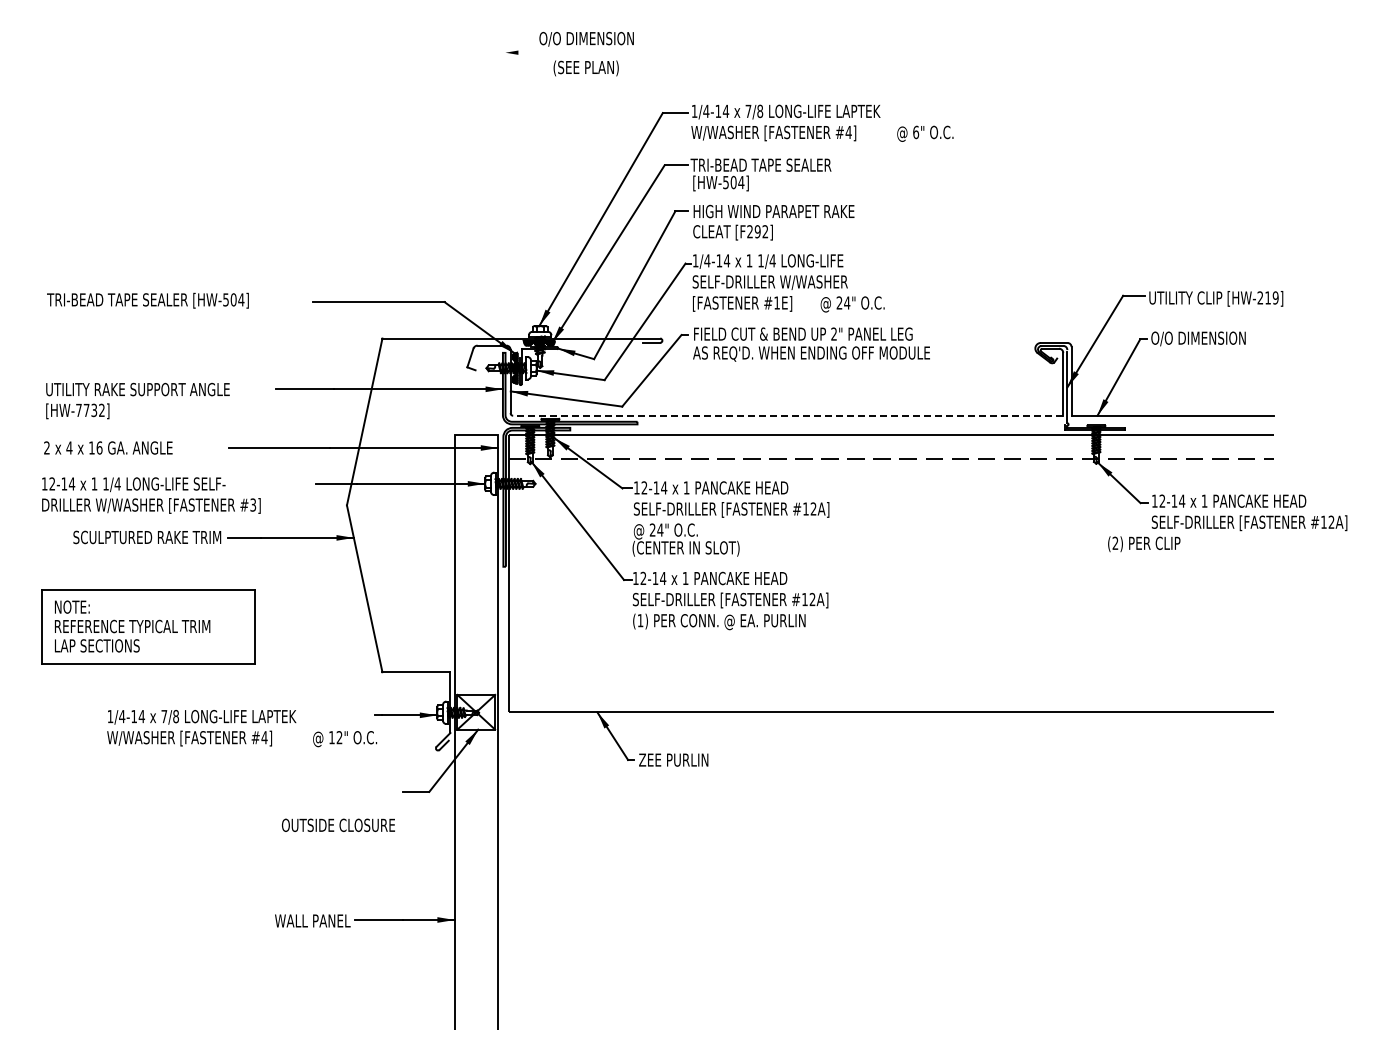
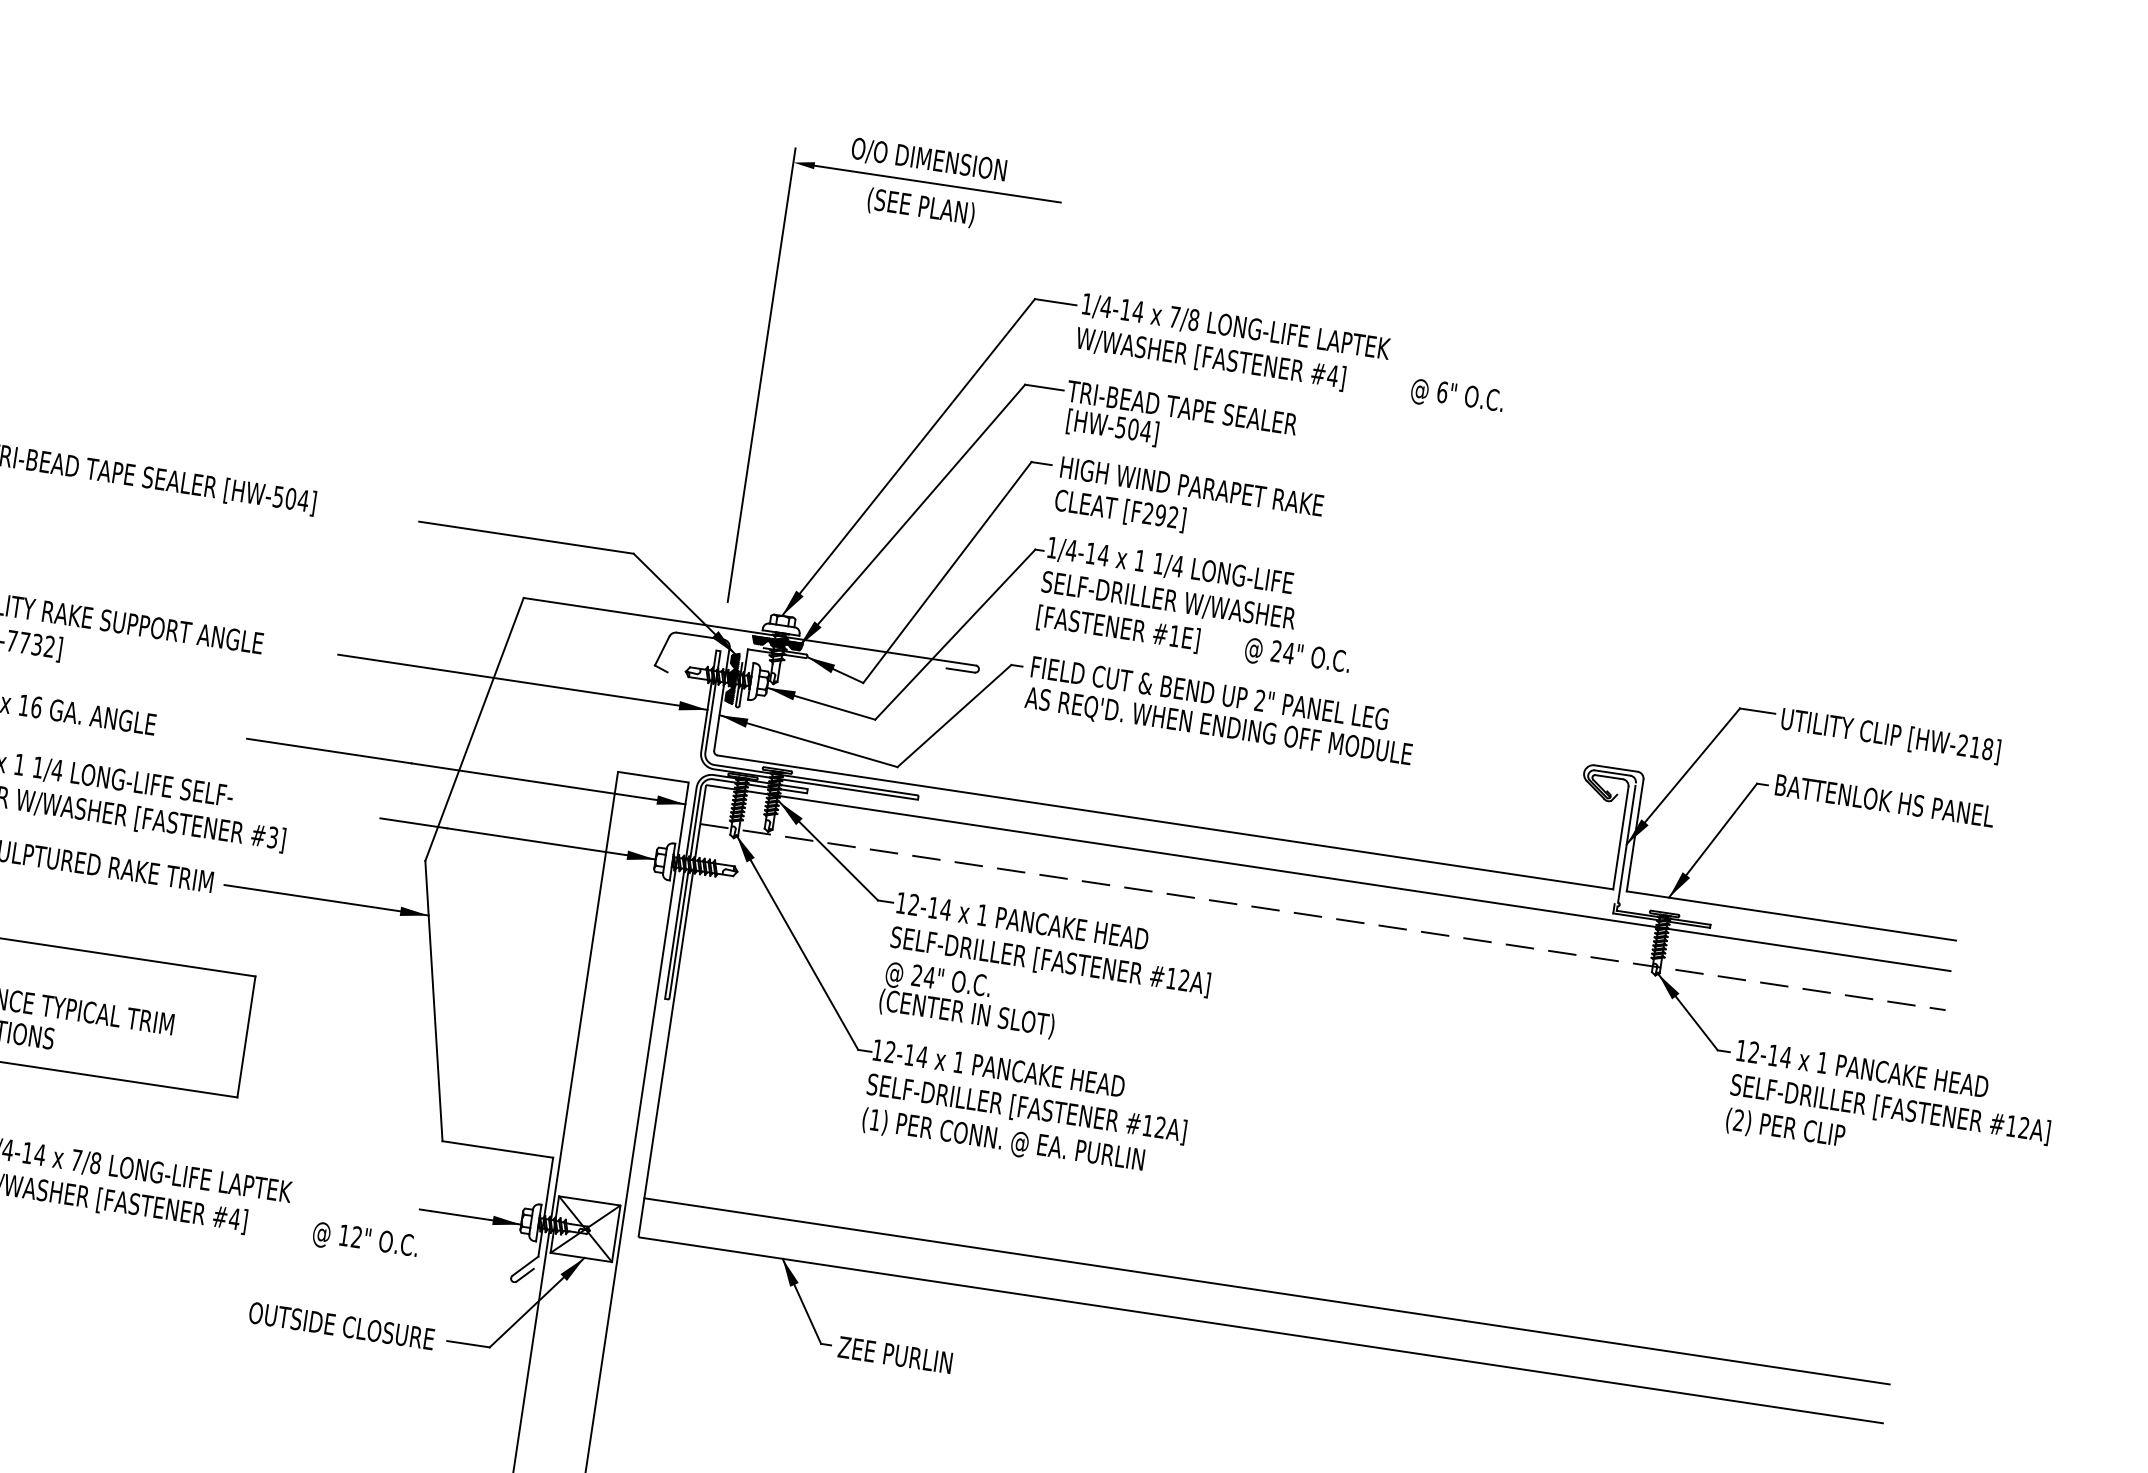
line: (593, 52) -> (936, 183), added
line: (505, 183) -> (761, 375), added
text: (1275, 297) -> (1987, 748), [HW-219] -> [HW-218]
text: (1218, 338) -> (1884, 801), O/O DIMENSION -> BATTENLOK HS PANEL
line: (787, 415) -> (1164, 821), dashed -> solid
text: (1144, 544) -> (1785, 1129), moved
line: (890, 688) -> (1265, 1291), added
text: (338, 824) -> (341, 1324), moved

